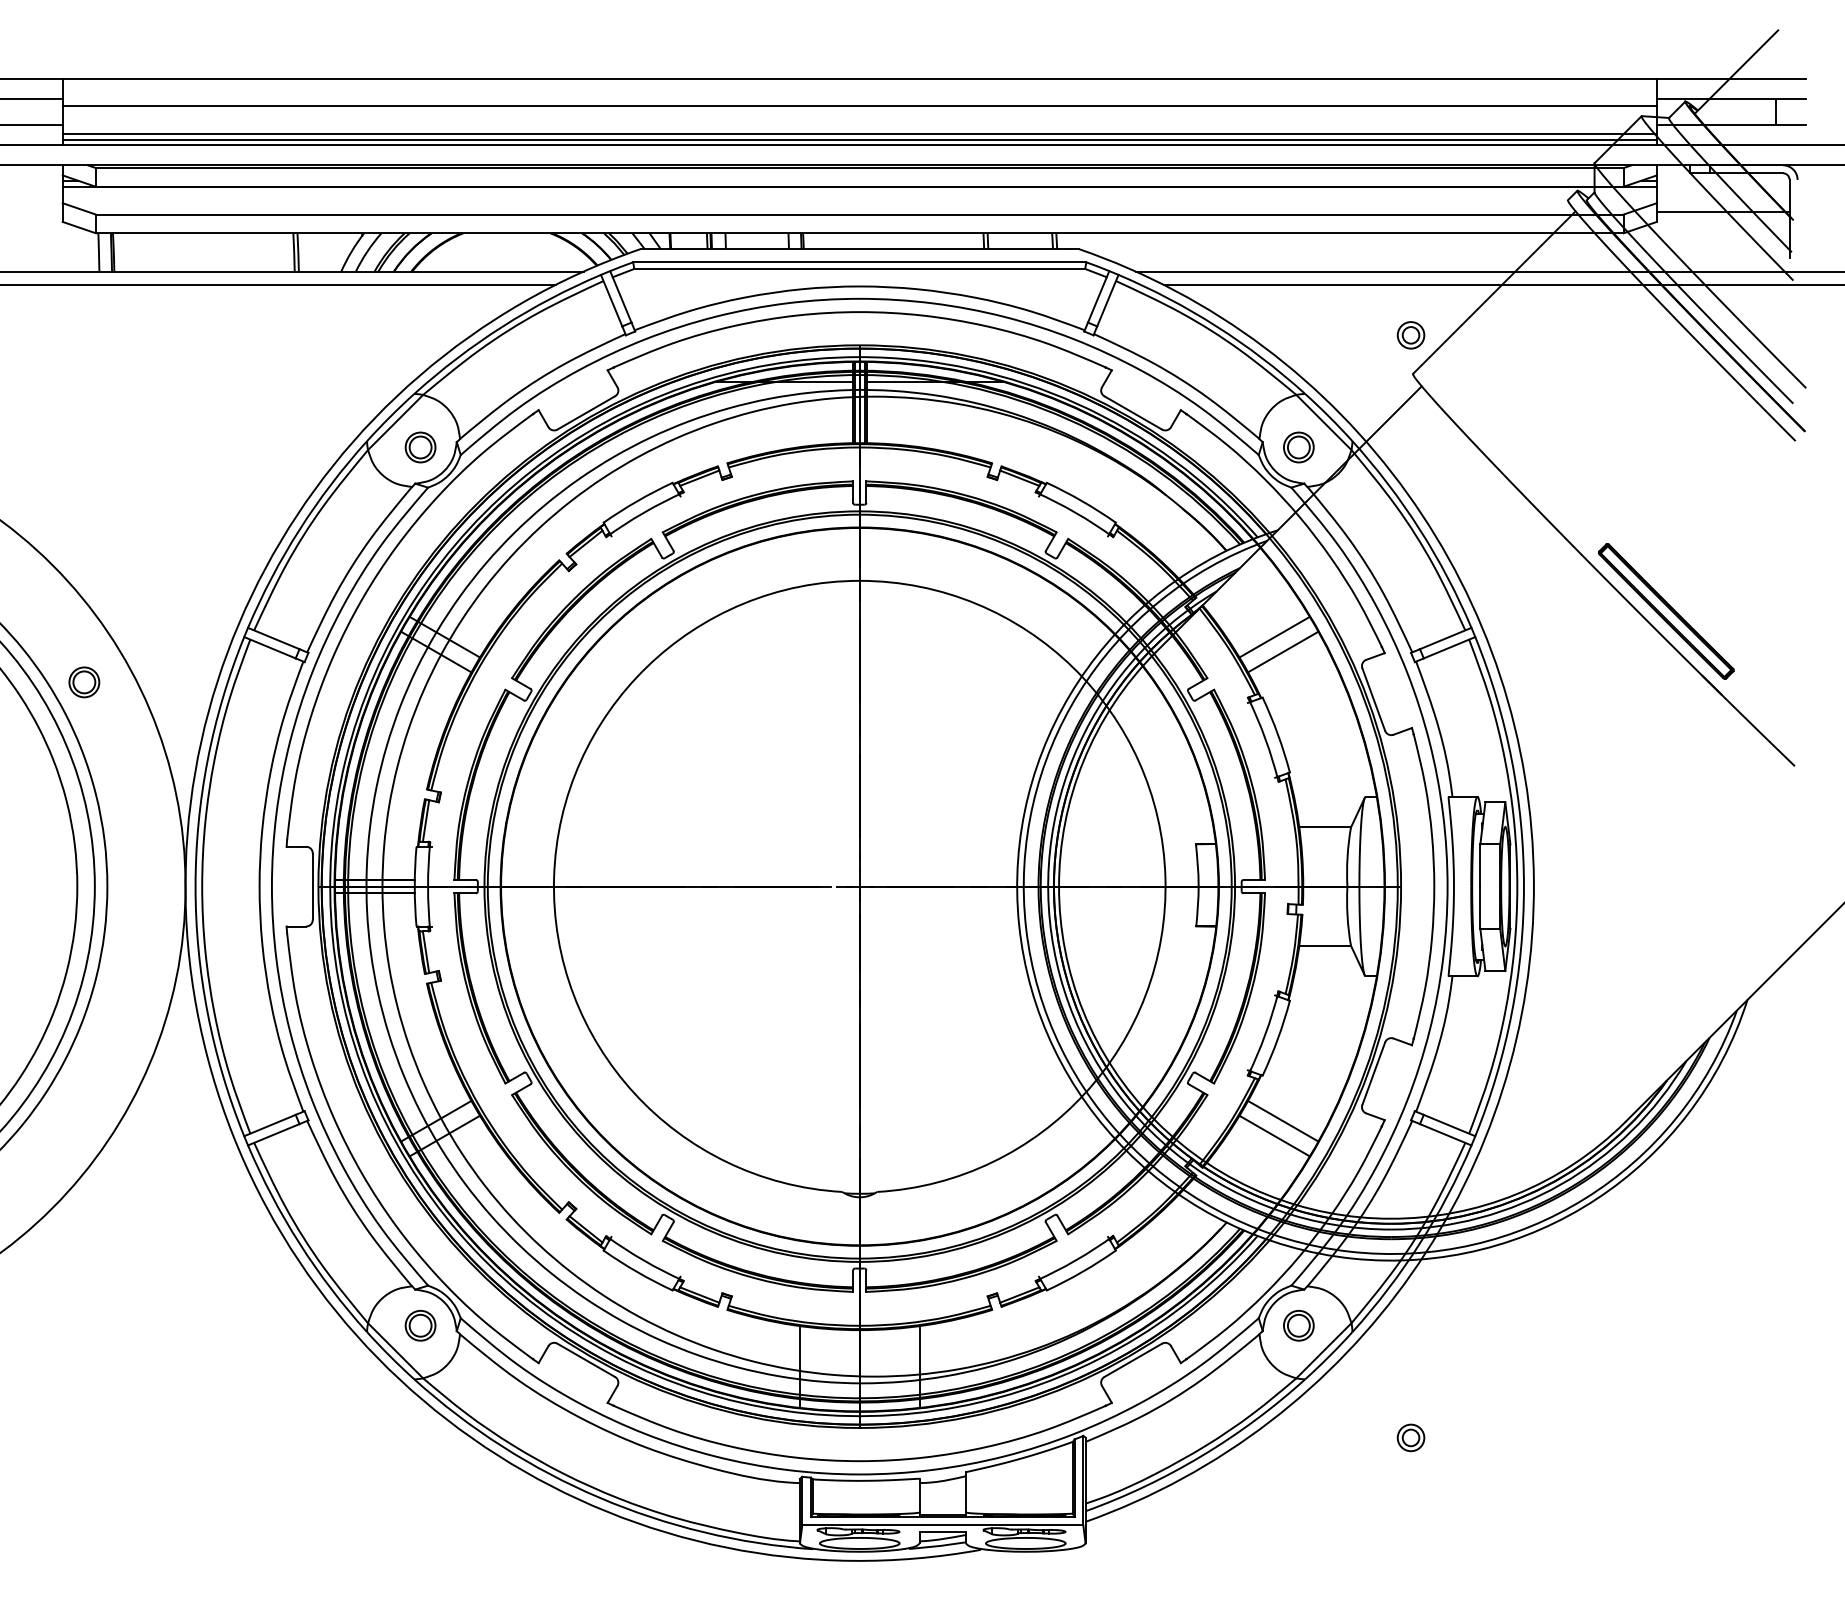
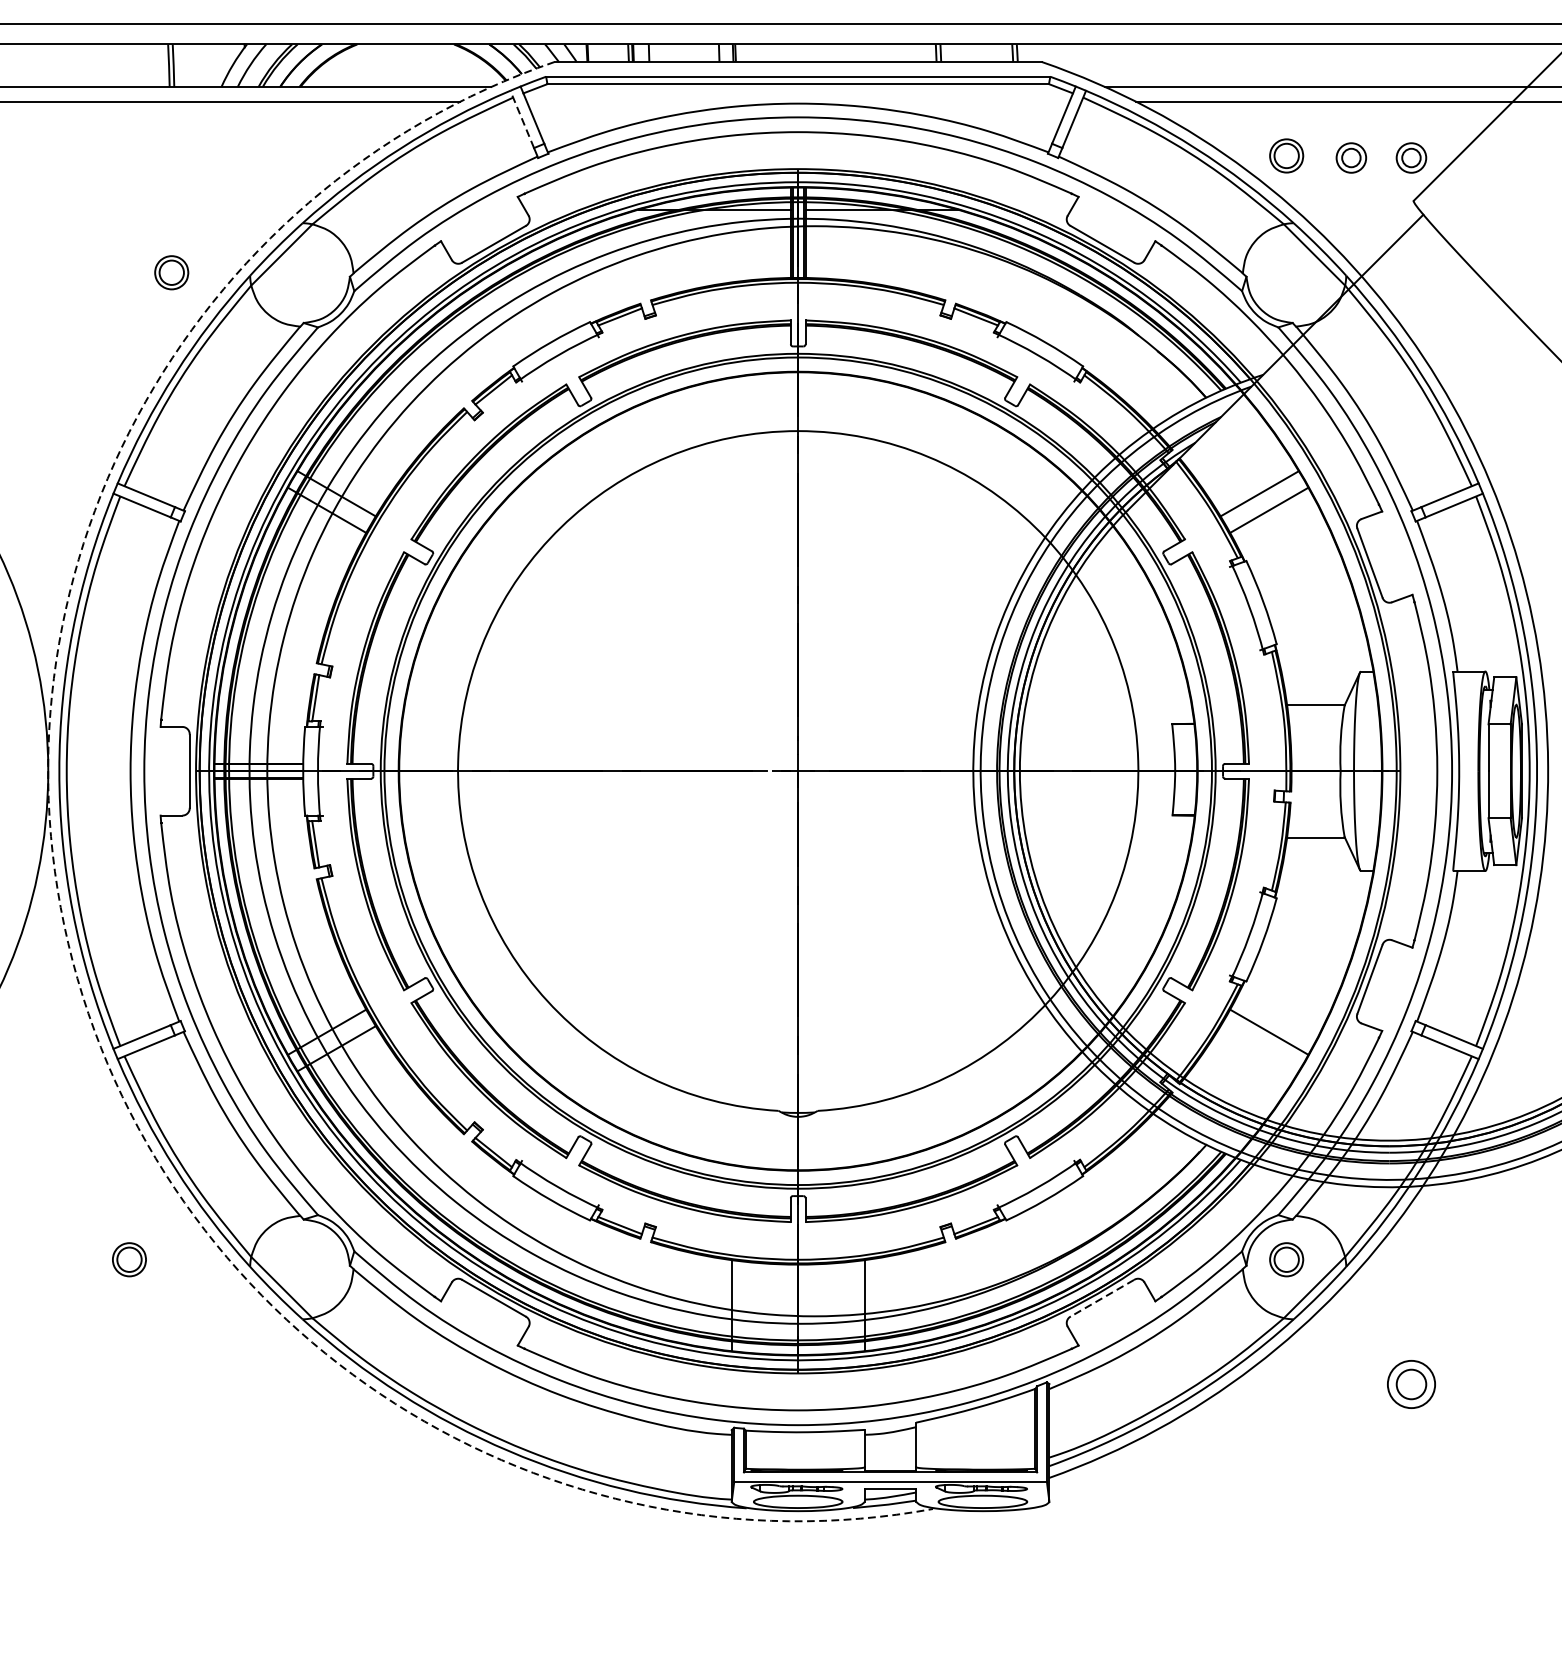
line: (611, 300) -> (522, 119), solid -> dashed
part: (1356, 335) -> (1350, 158), added
part: (420, 447) -> (171, 272), moved
part: (1298, 447) -> (1286, 155), moved
arc: (207, 1057) -> (72, 961), solid -> dashed
line: (1274, 1135) -> (1259, 1048), removed
part: (420, 1325) -> (129, 1259), moved
line: (1133, 1360) -> (1102, 1298), solid -> dashed
part: (1410, 1437) -> (1410, 1384), size x1.6

